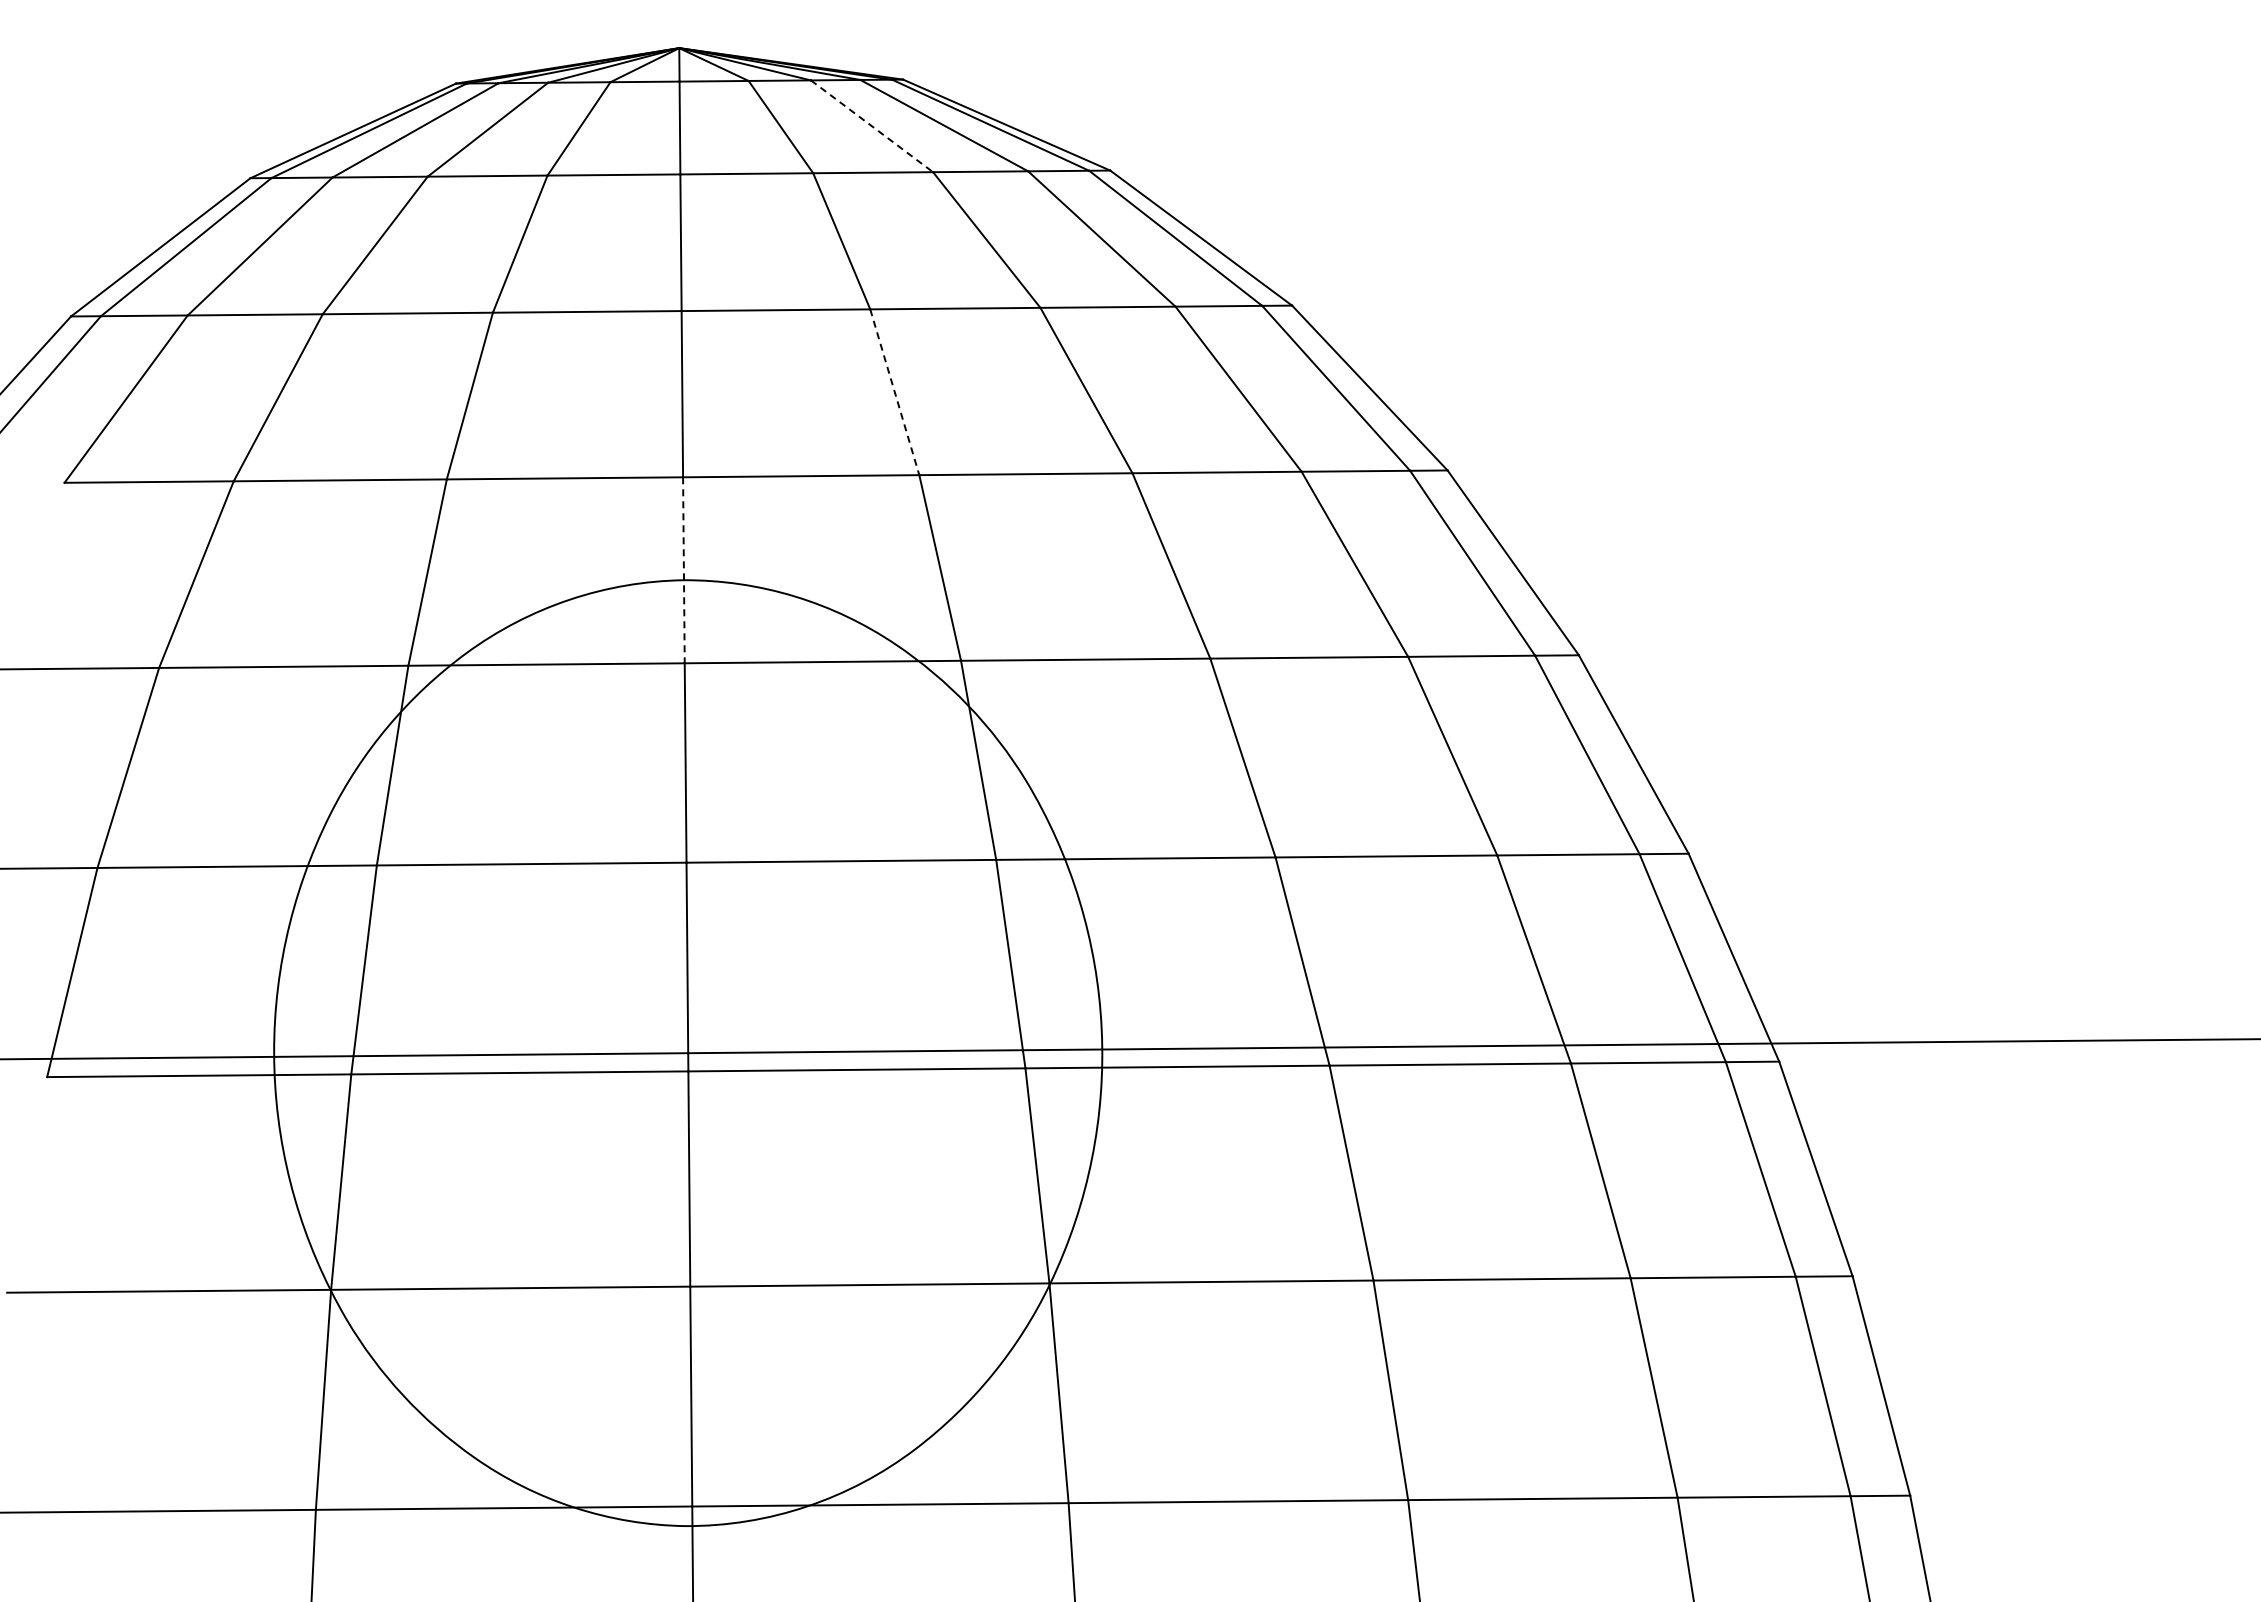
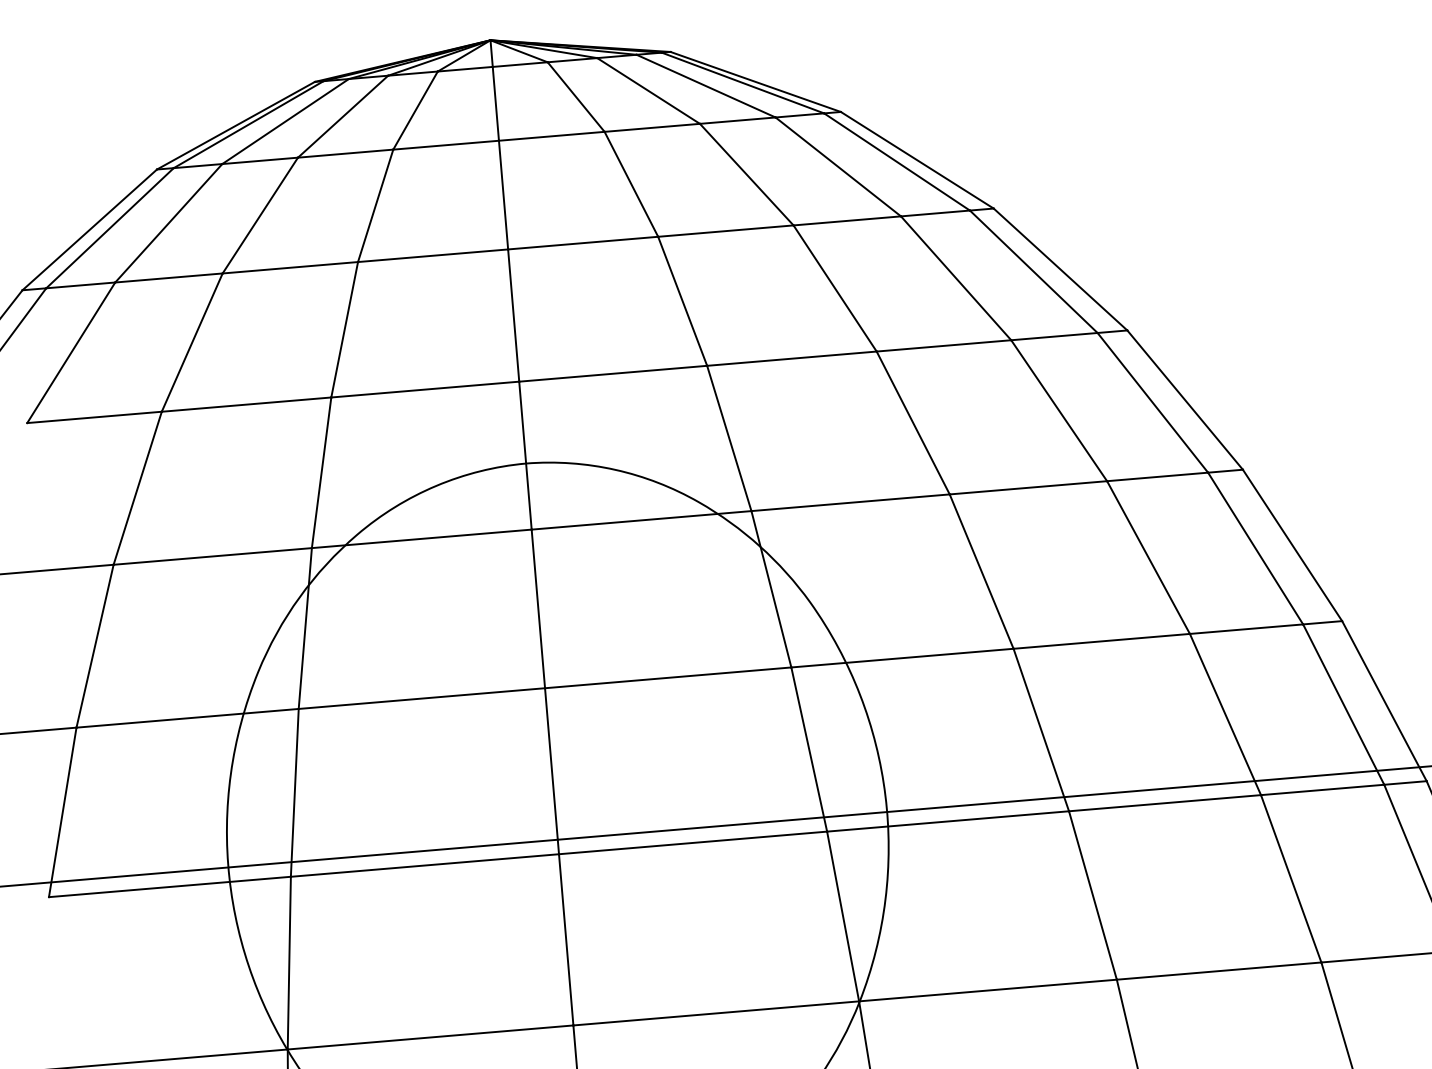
line: (872, 126) -> (649, 91), dashed -> solid
line: (894, 392) -> (682, 301), dashed -> solid
line: (683, 570) -> (525, 455), dashed -> solid

